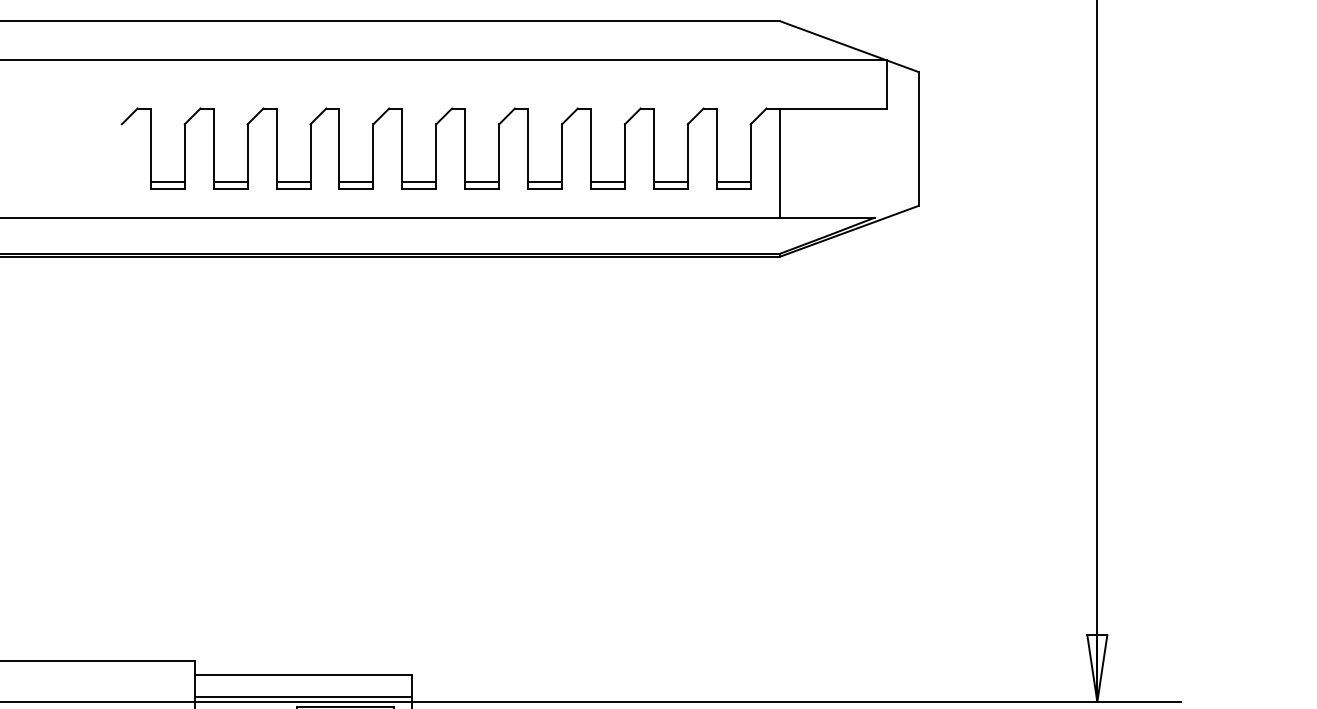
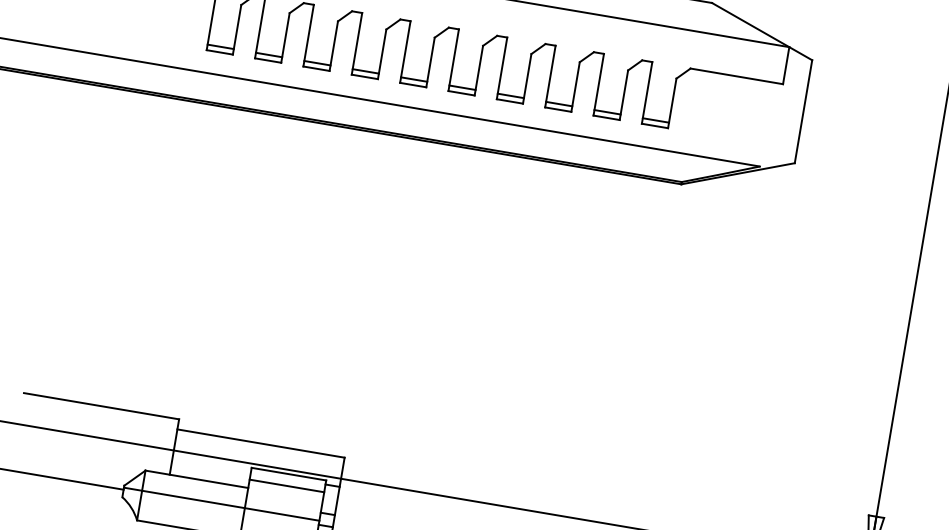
line: (779, 162) -> (693, 111), removed
line: (303, 696) -> (258, 460), removed

